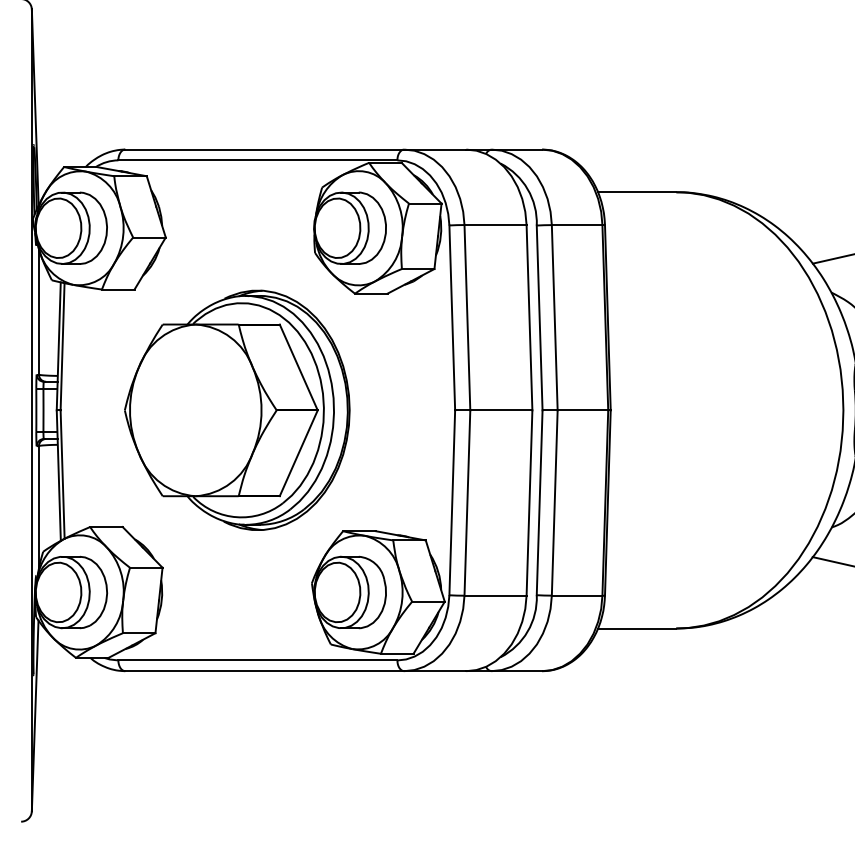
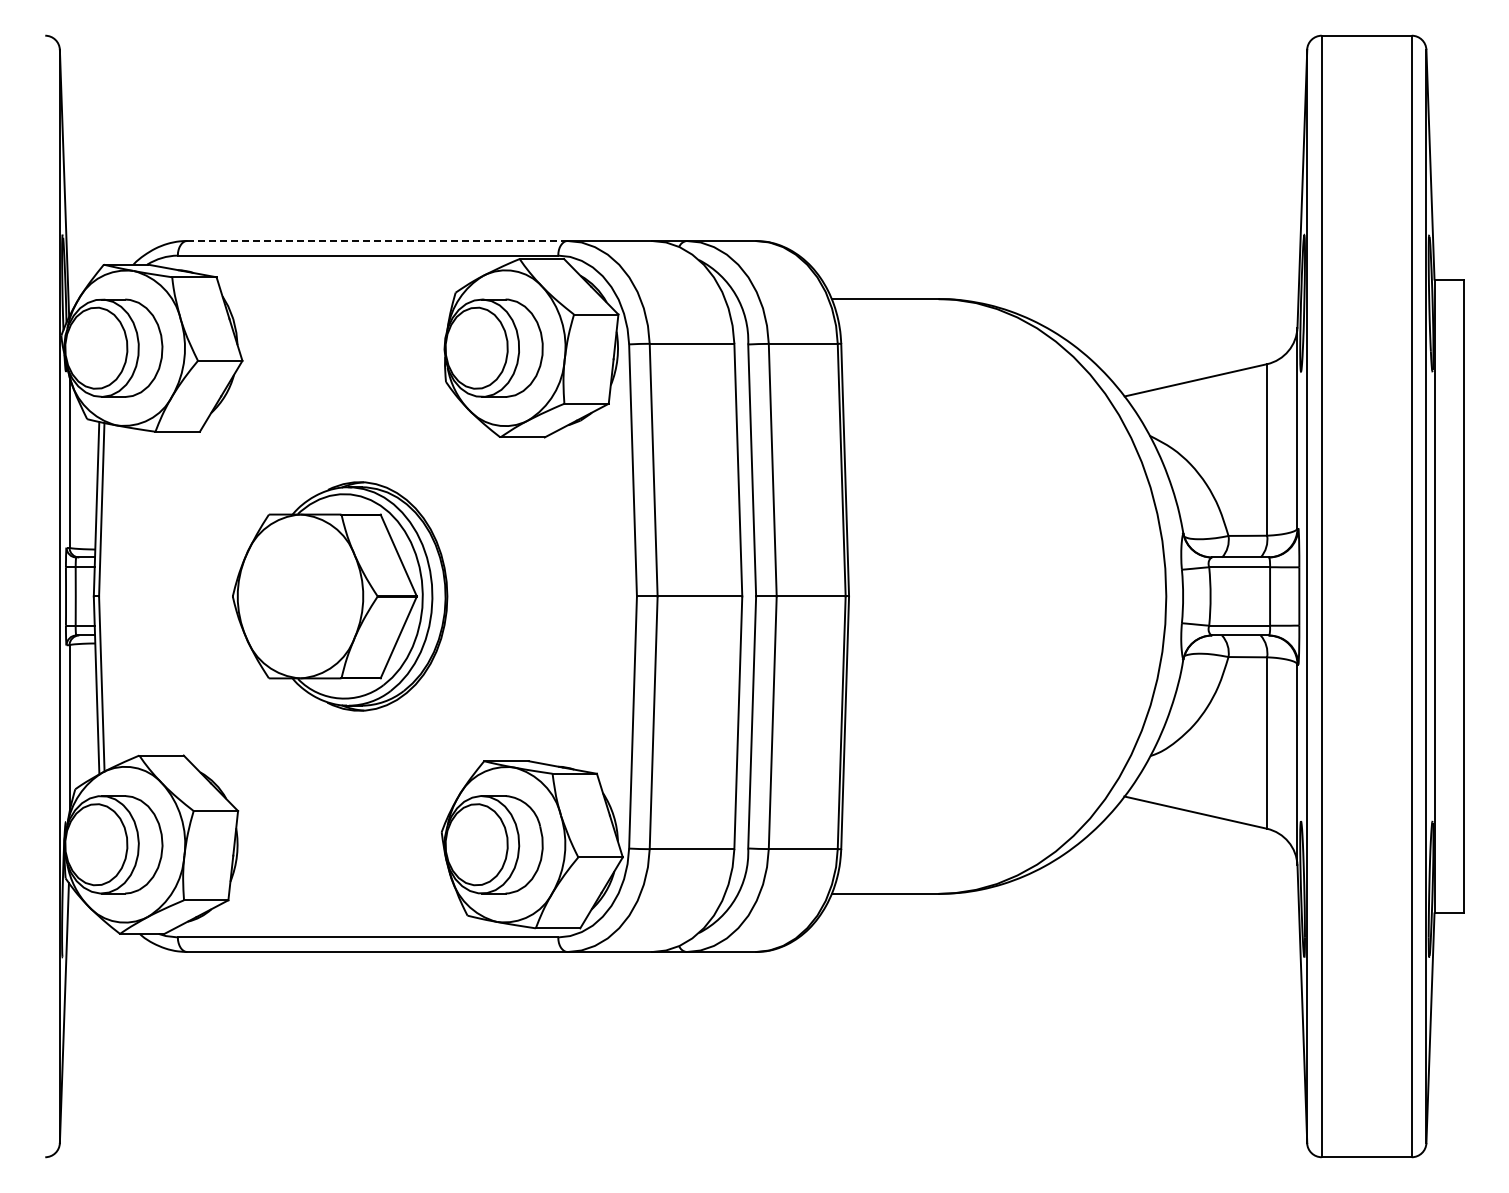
line: (264, 149) -> (377, 241), solid -> dashed
part: (237, 410) -> (340, 596), size x0.7

